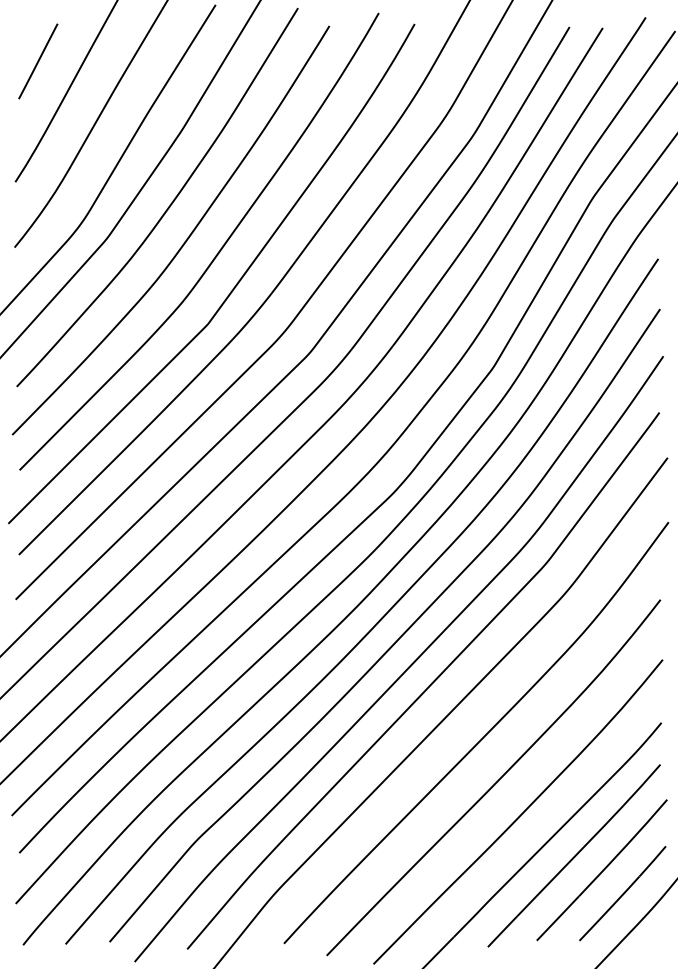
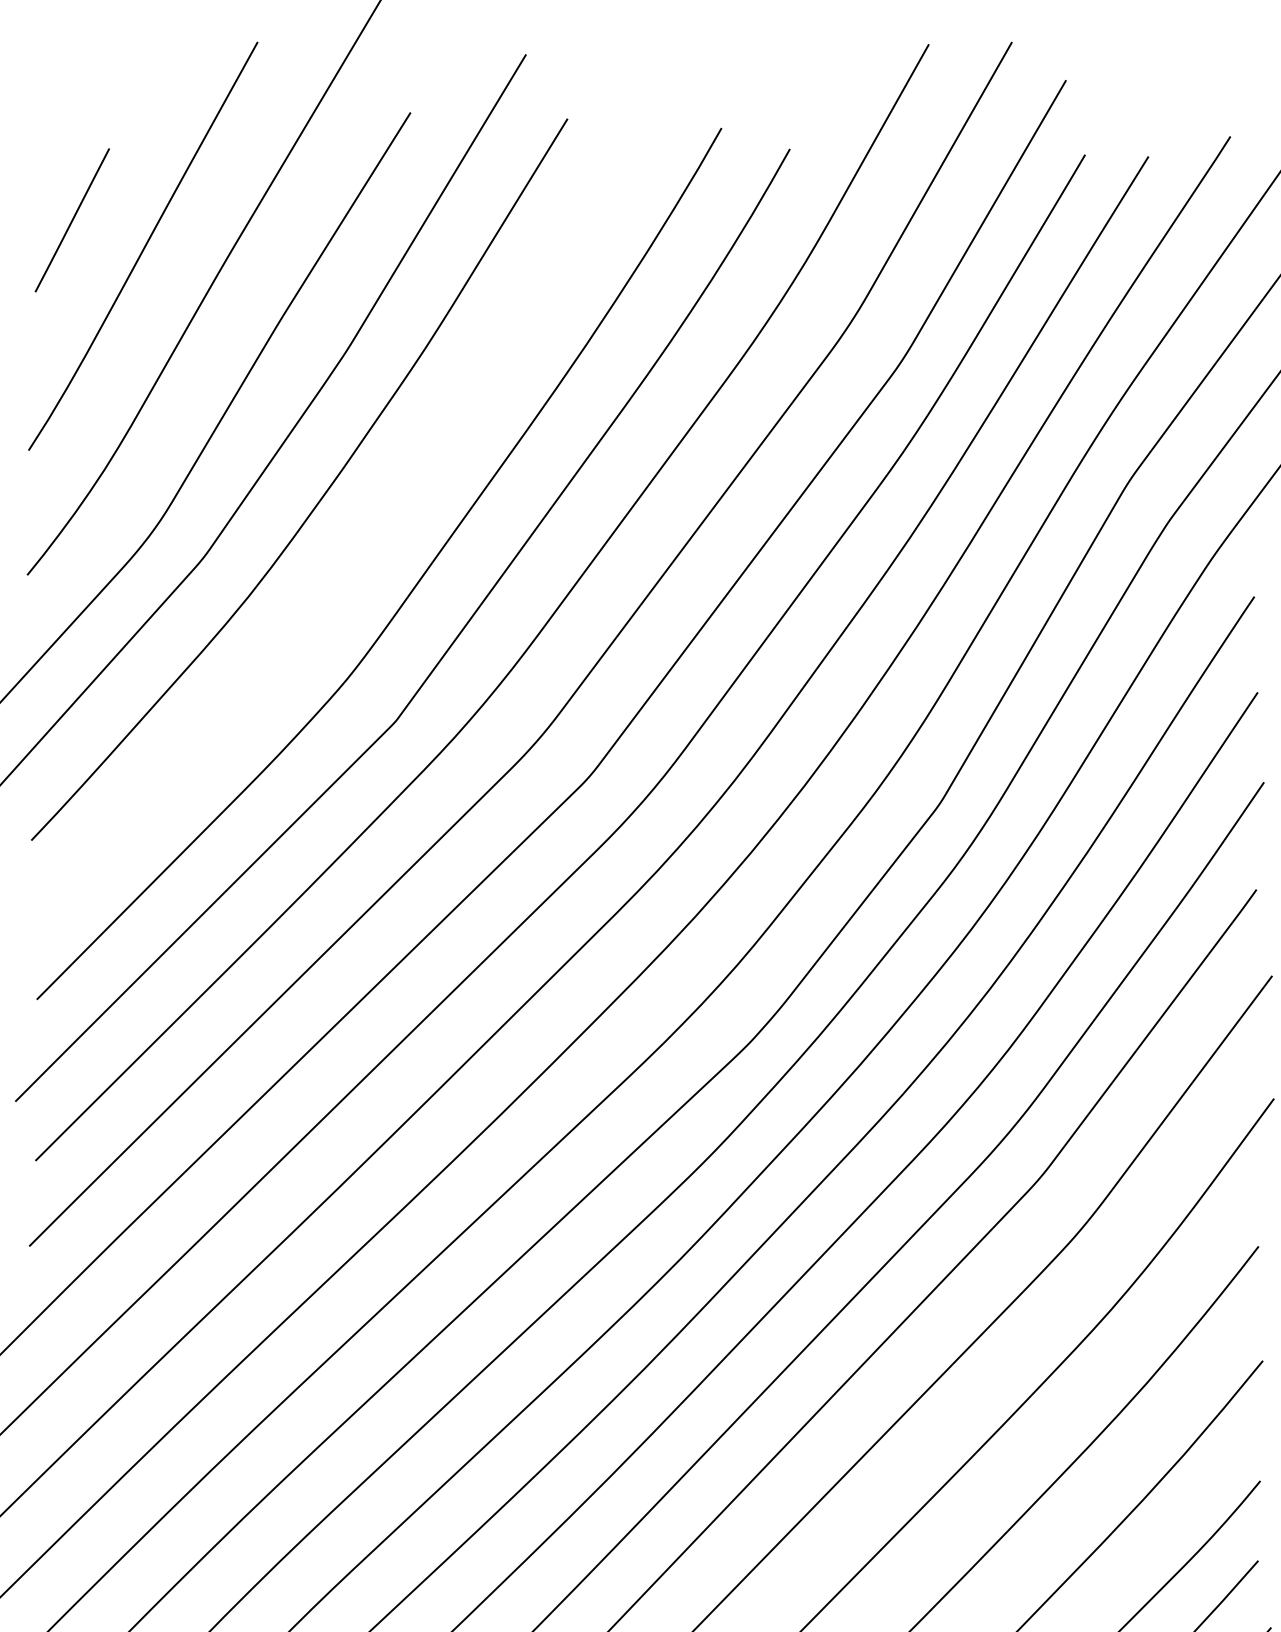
curve: (184, 241) -> (351, 563), removed

